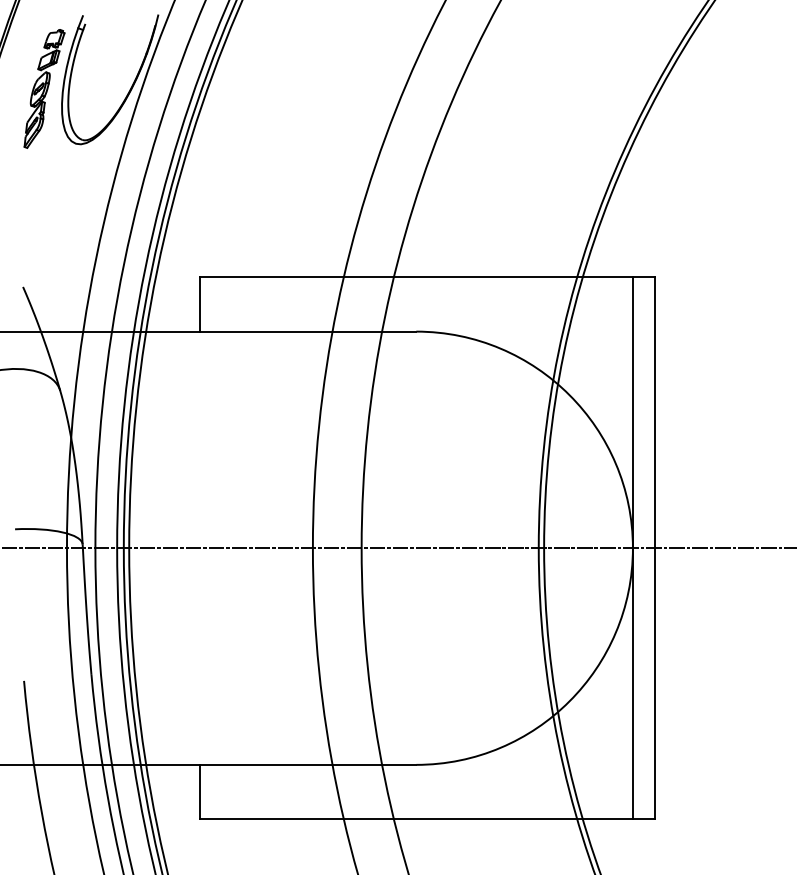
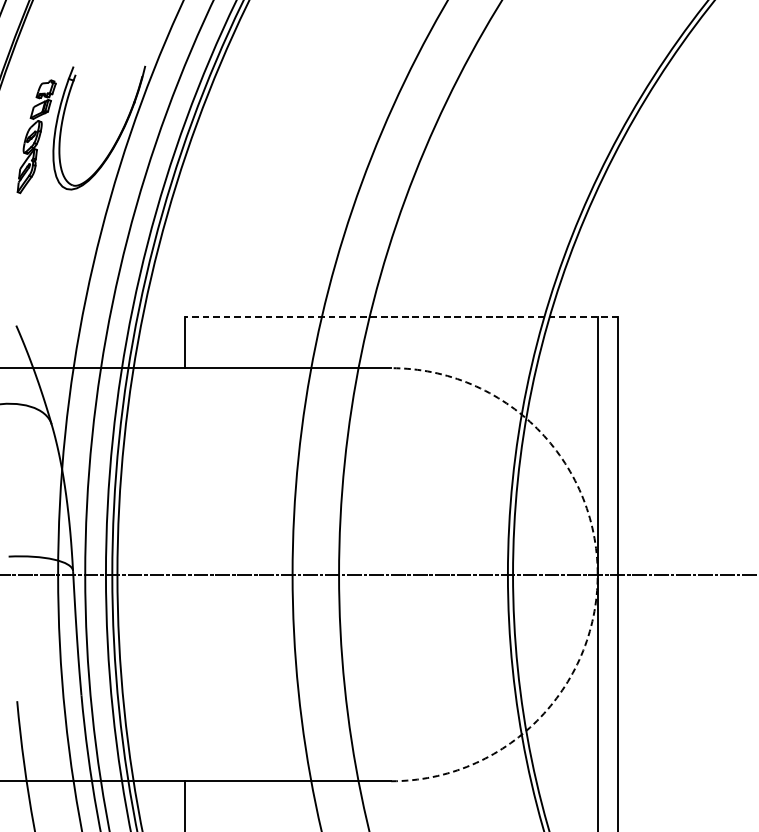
line: (426, 277) -> (400, 316), solid -> dashed
arc: (632, 548) -> (597, 574), solid -> dashed

